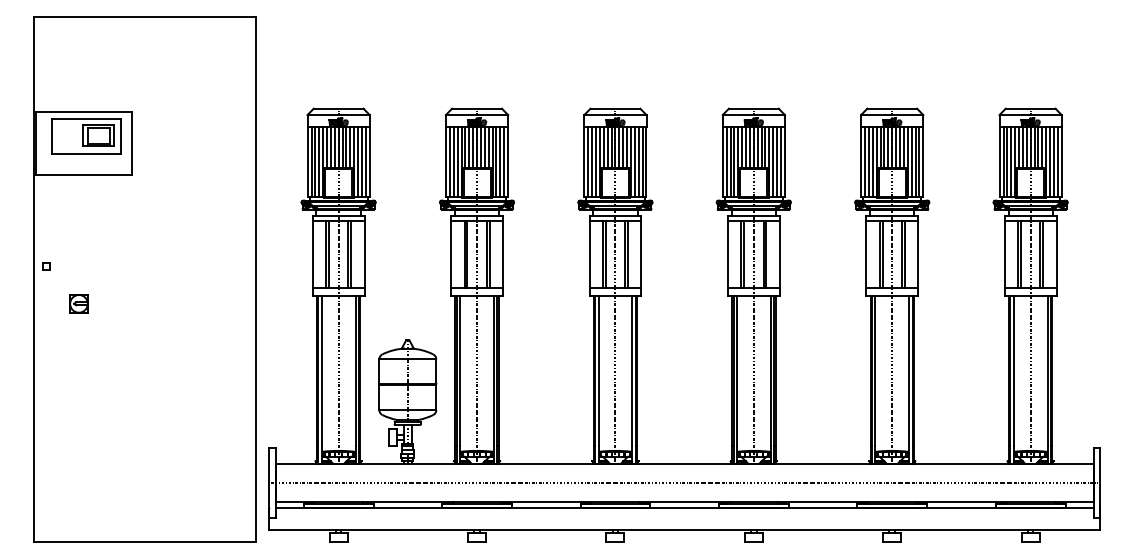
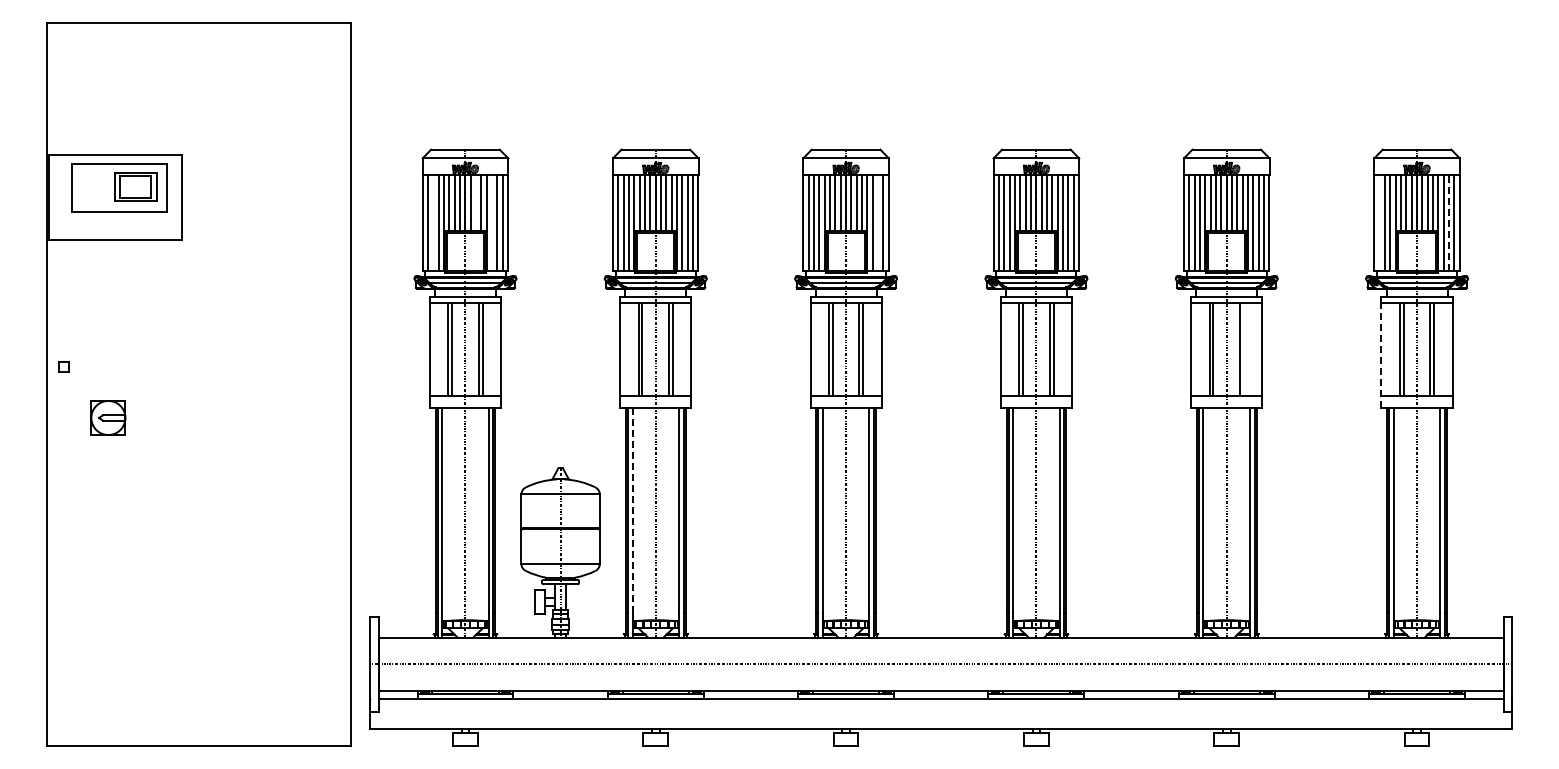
line: (346, 147) -> (476, 202), removed
line: (315, 161) -> (433, 222), removed
line: (358, 161) -> (492, 222), removed
line: (638, 161) -> (878, 222), removed
line: (1003, 161) -> (1379, 222), removed
line: (1054, 161) -> (1449, 222), solid -> dashed
line: (904, 254) -> (1243, 349), removed
line: (1004, 257) -> (1381, 354), solid -> dashed
part: (79, 303) -> (108, 417), size x1.4
line: (460, 371) -> (632, 510), solid -> dashed

